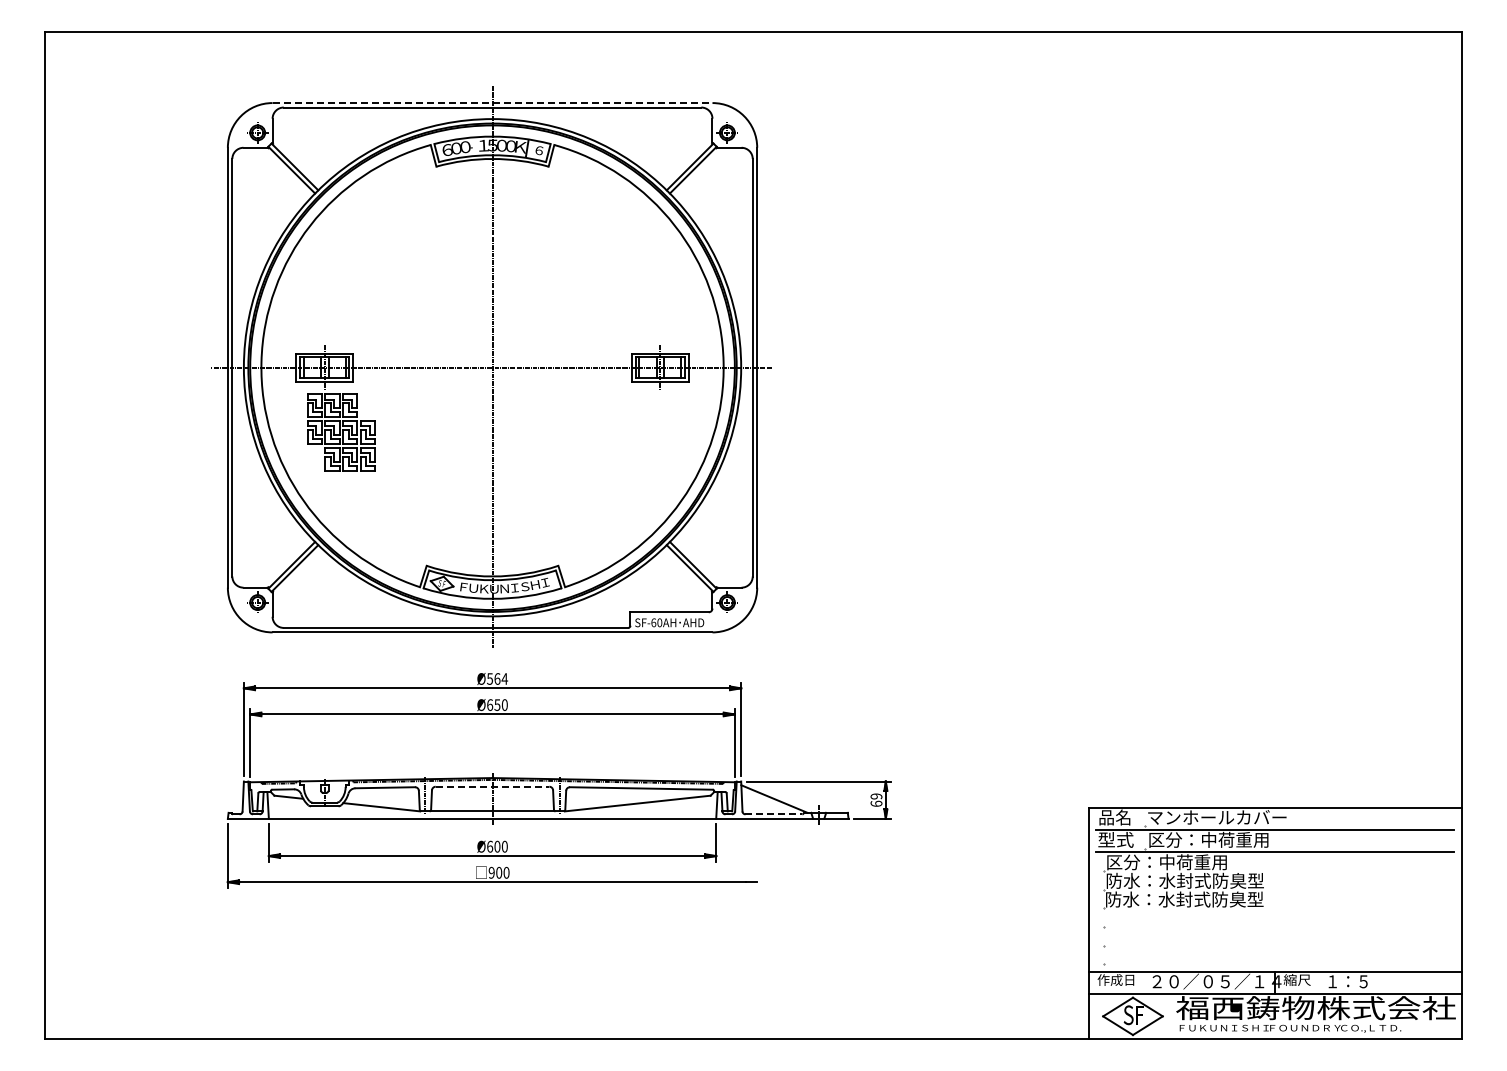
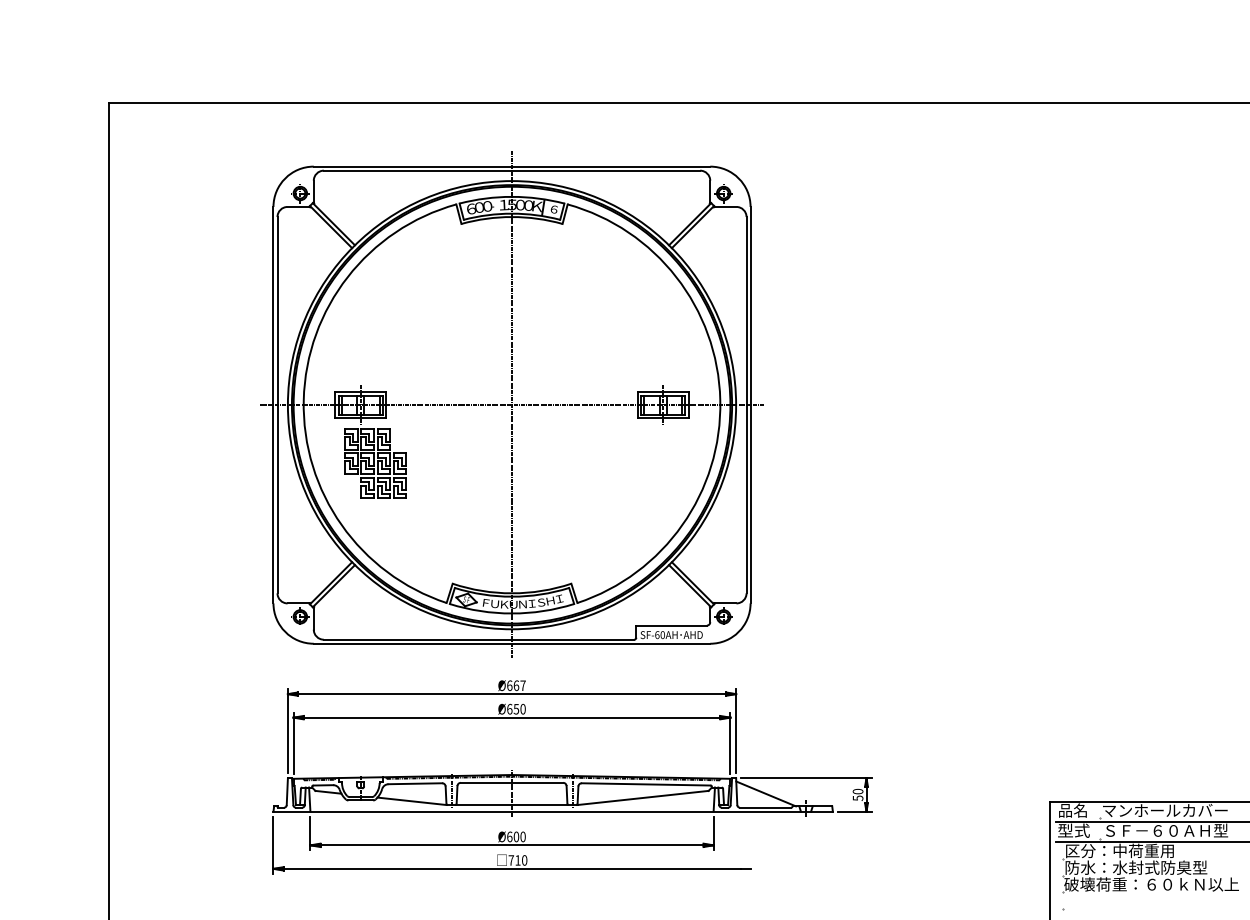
line: (492, 103) -> (511, 167), dashed -> solid
text: (497, 678) -> (516, 685), Ø564 -> Ø667
line: (492, 786) -> (511, 782), dashed -> solid
text: (876, 799) -> (858, 794), 69 -> 50
line: (774, 814) -> (766, 807), dashed -> solid
text: (1218, 839) -> (1166, 830), 区分：中荷重用 -> ＳＦ－６０ＡＨ型
text: (495, 872) -> (514, 860), 900 -> 710
text: (1202, 899) -> (1151, 884), 防水：水封式防臭型 -> 破壊荷重：６０ｋＮ以上

